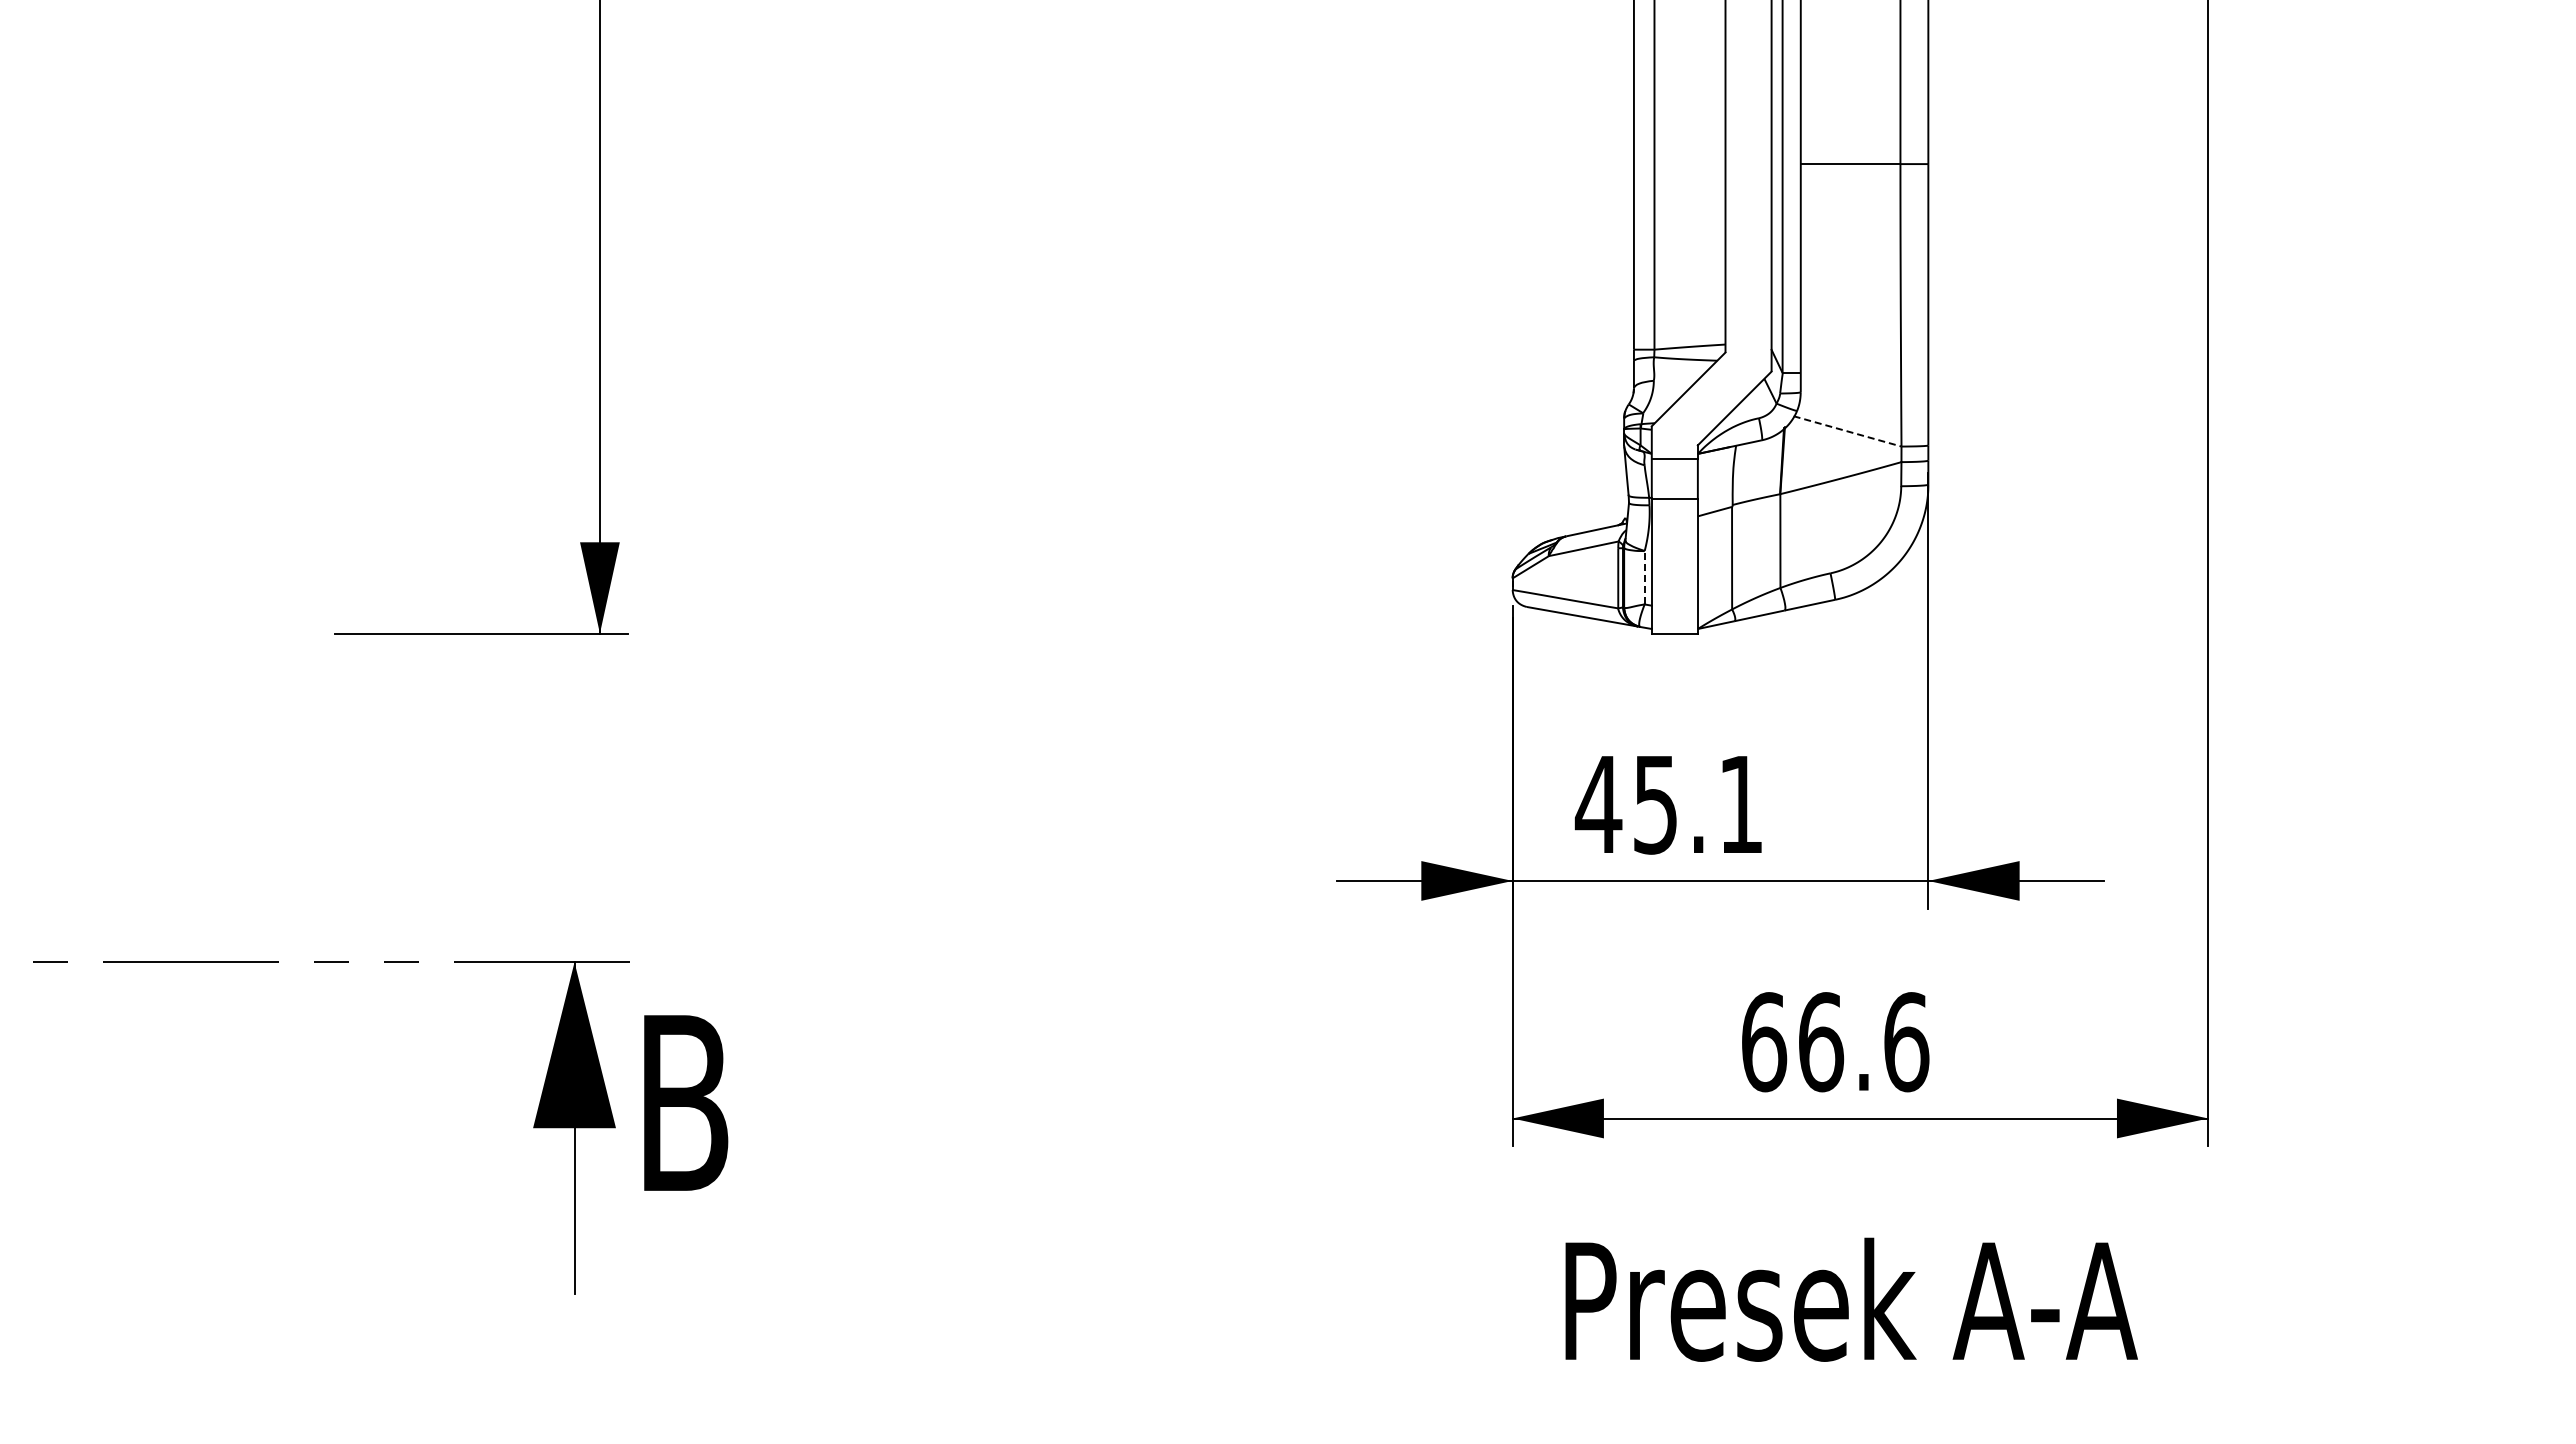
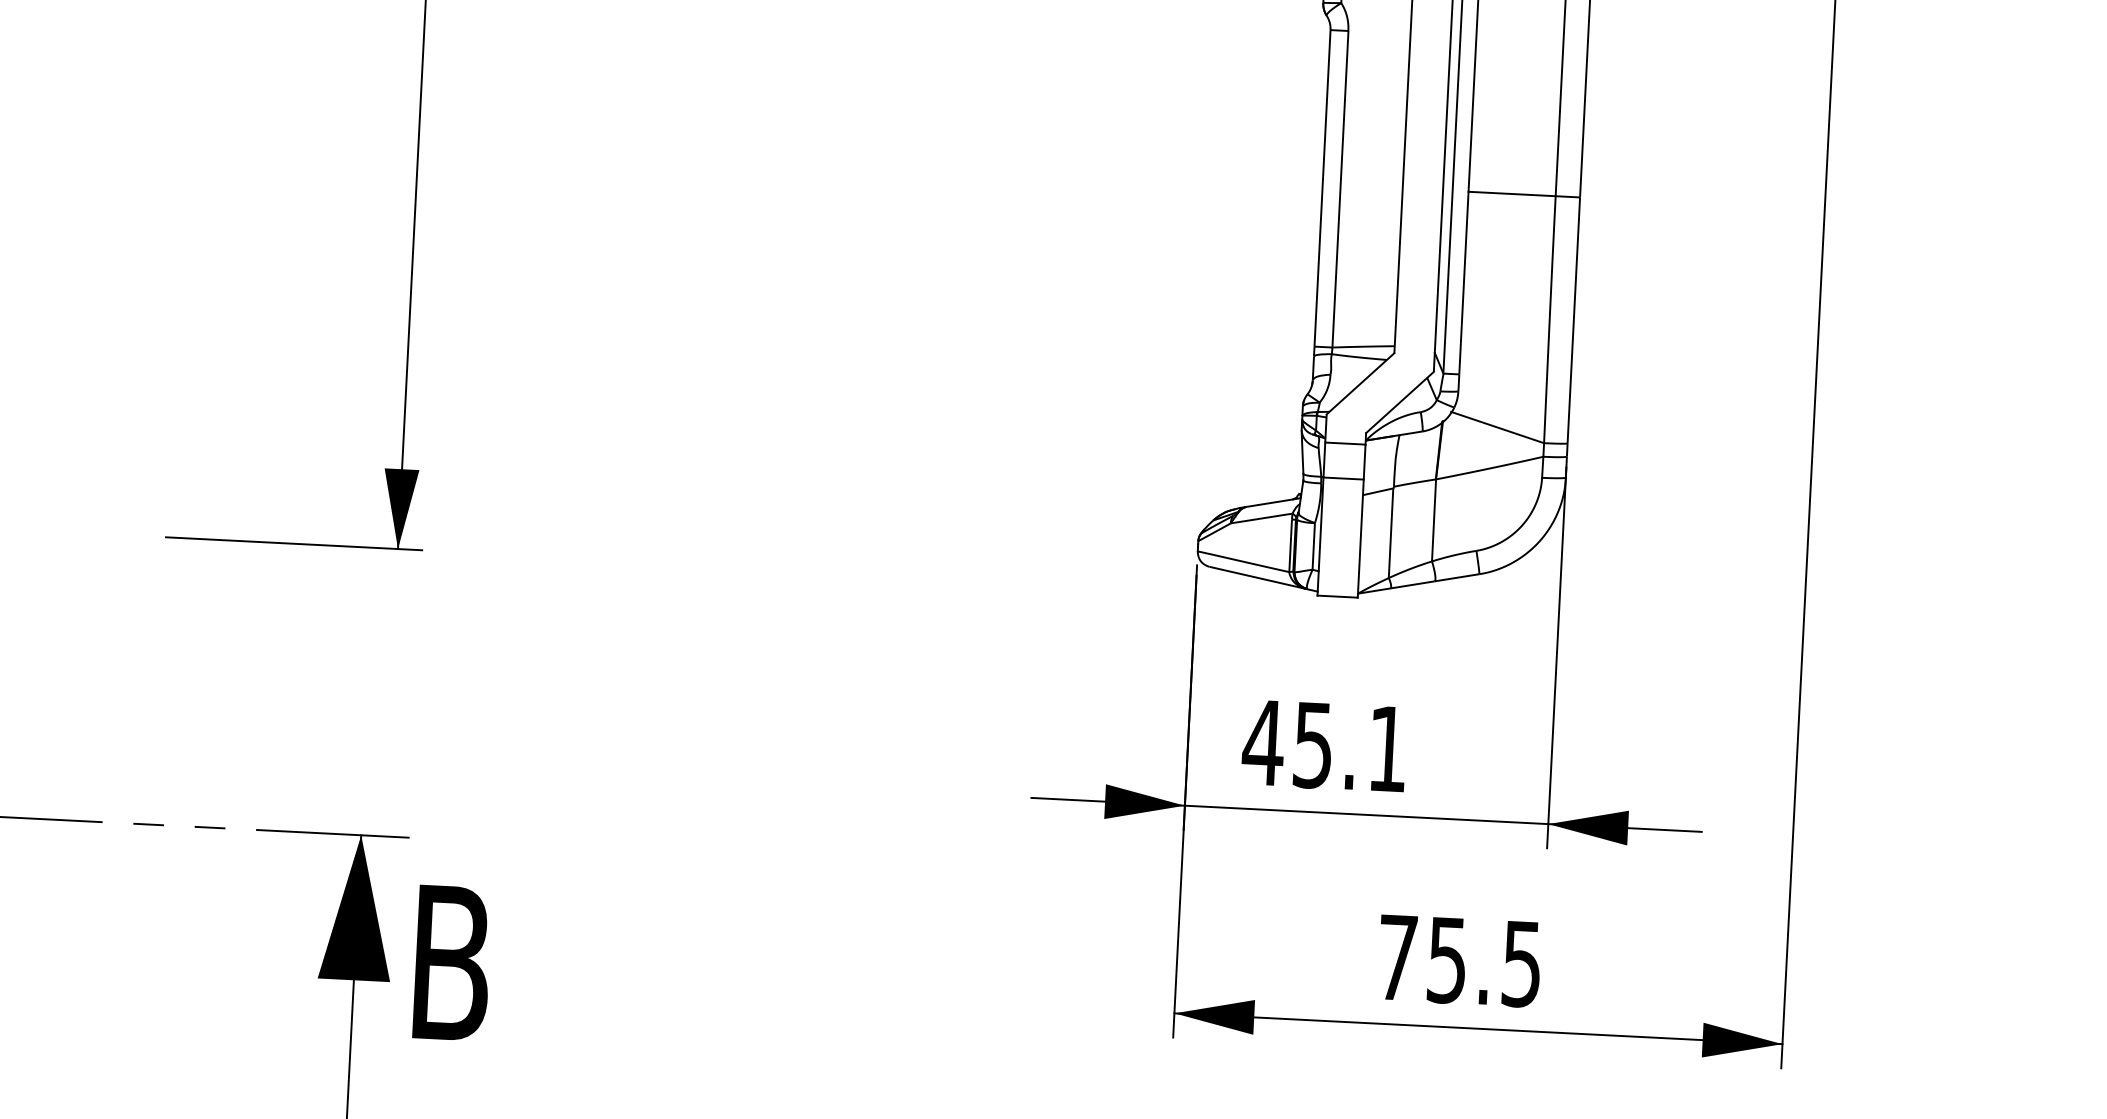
line: (1848, 431) -> (1498, 427), dashed -> solid
line: (1644, 577) -> (1313, 546), dashed -> solid
text: (1835, 1042) -> (1460, 961), 66.6 -> 75.5

